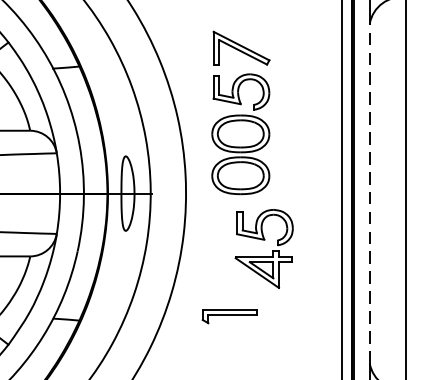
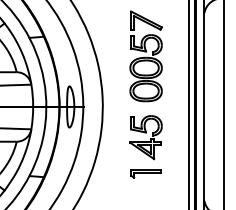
part: (239, 113) -> (145, 56), moved
line: (369, 194) -> (204, 107), dashed -> solid
part: (228, 315) -> (145, 173), moved

